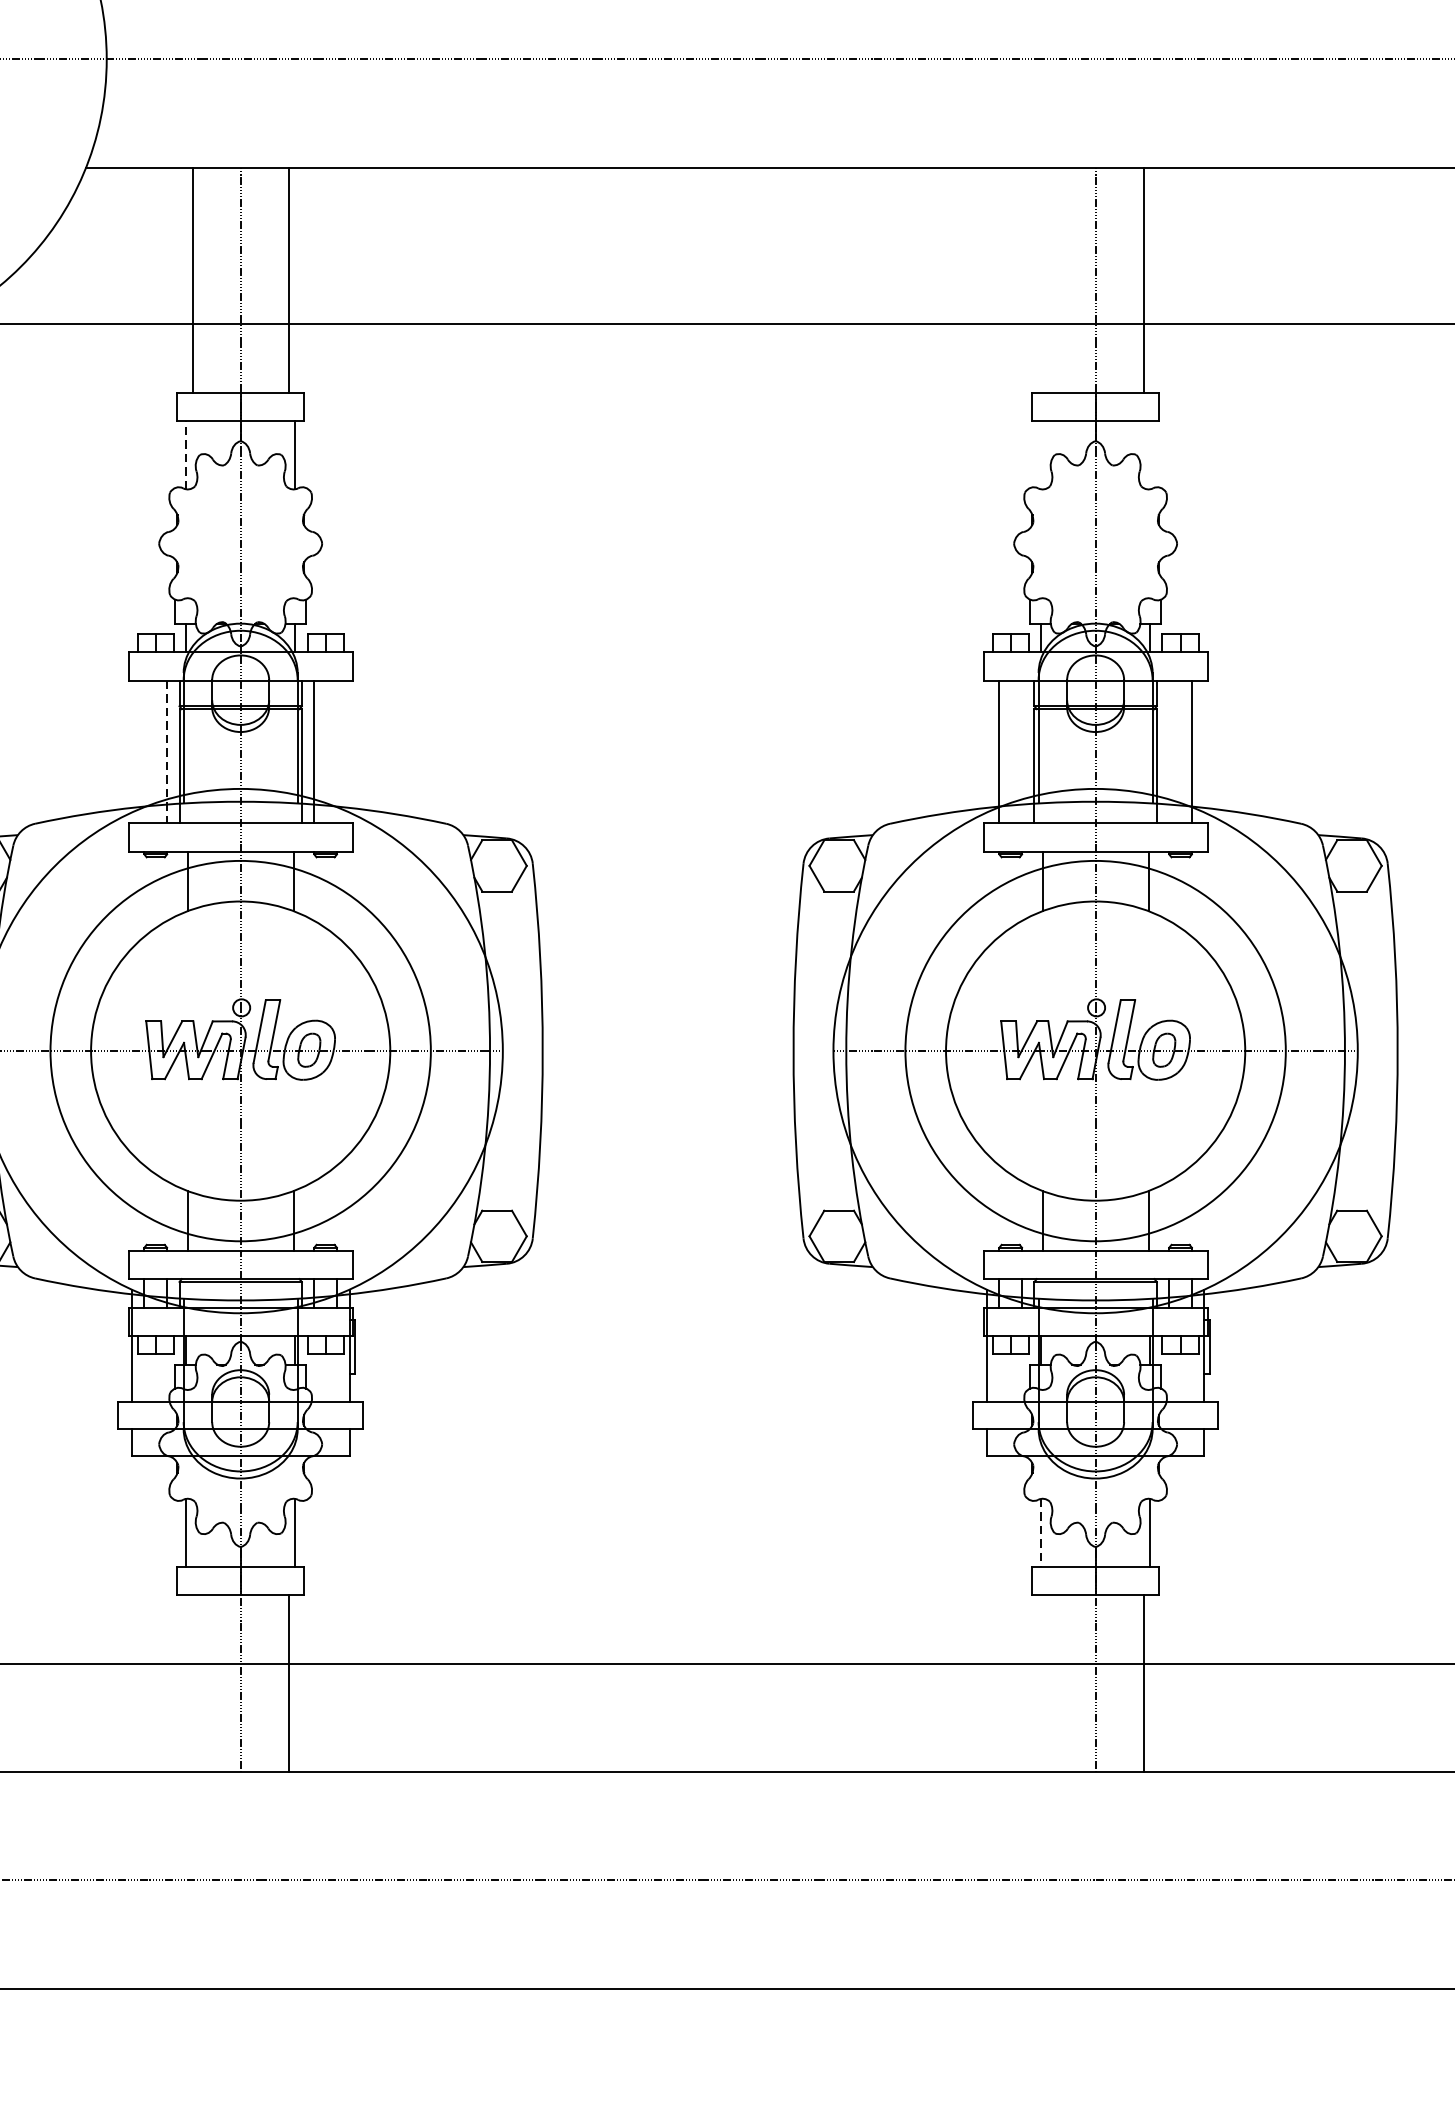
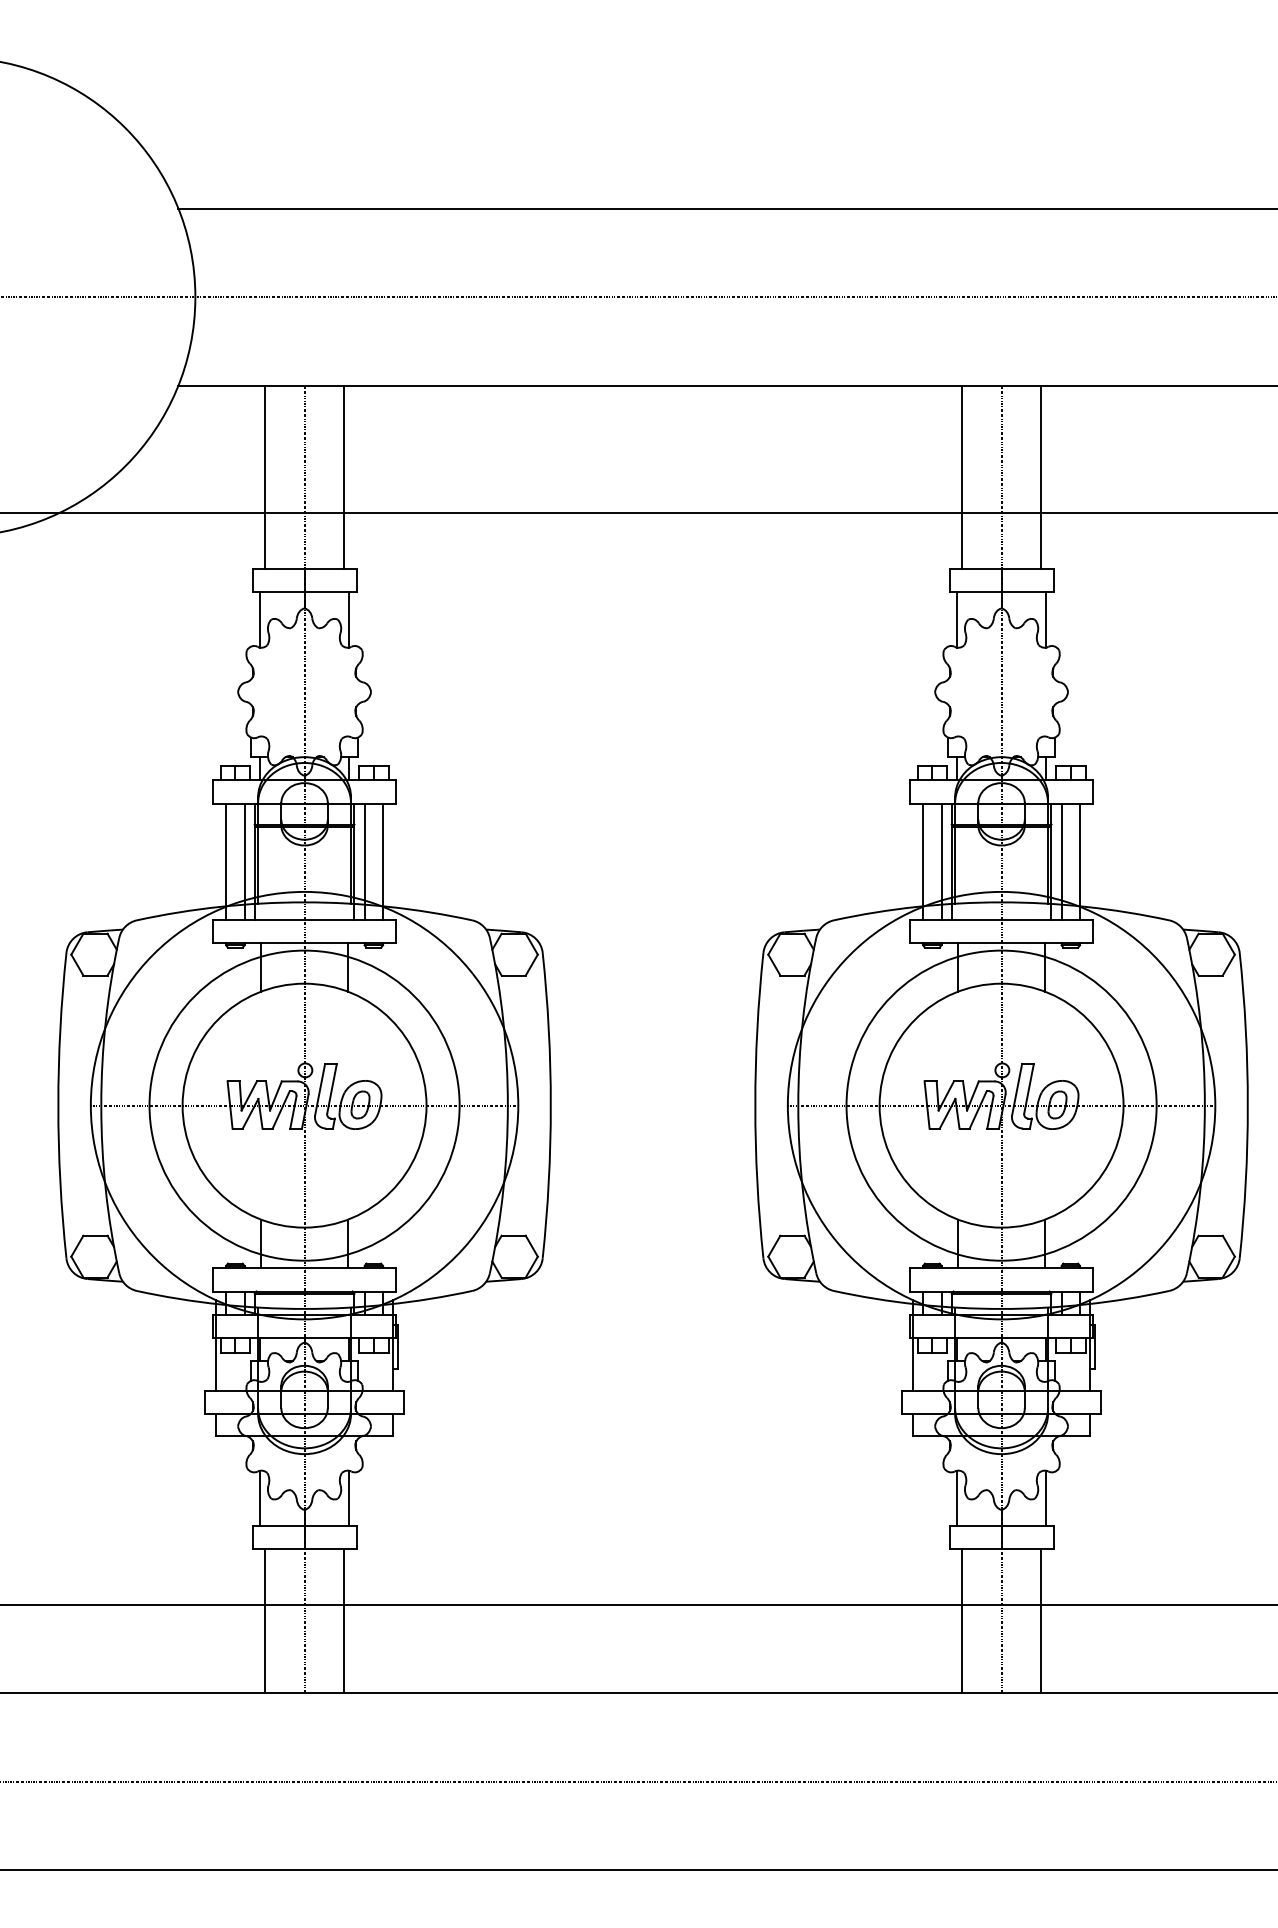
line: (1047, 279) -> (962, 476), added
line: (186, 454) -> (260, 619), dashed -> solid
line: (1041, 454) -> (957, 619), added
line: (1149, 454) -> (1045, 619), added
line: (144, 751) -> (226, 861), added
line: (337, 751) -> (383, 861), added
line: (1021, 751) -> (941, 861), added
line: (1169, 751) -> (1061, 861), added
line: (166, 752) -> (244, 862), dashed -> solid
line: (1041, 1532) -> (957, 1498), dashed -> solid
line: (192, 1683) -> (265, 1621), added
line: (1047, 1683) -> (962, 1621), added

